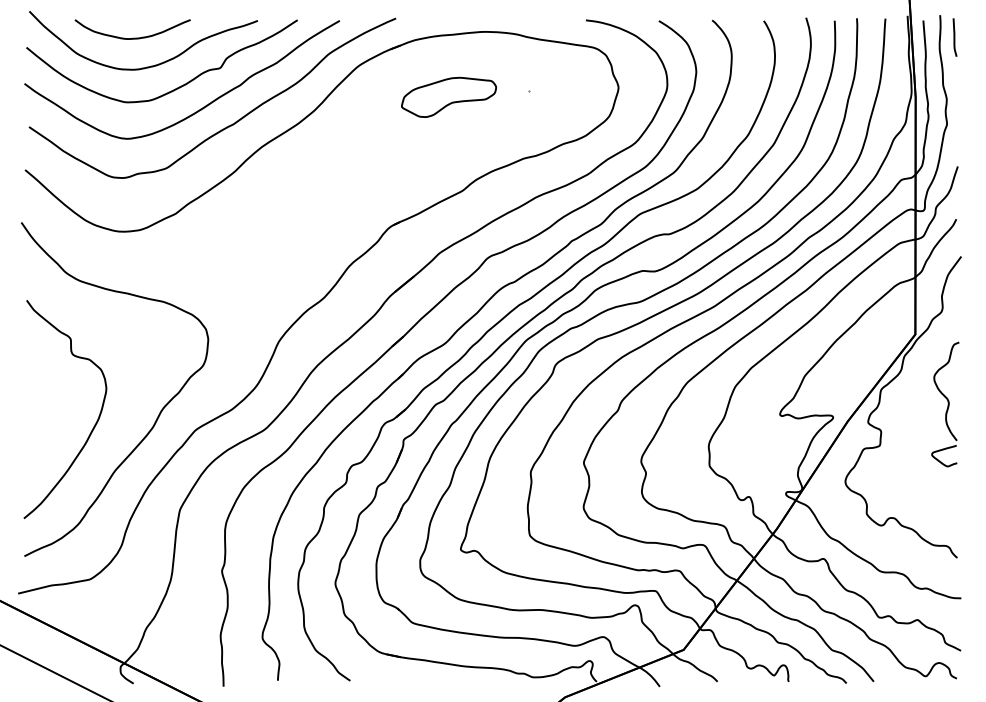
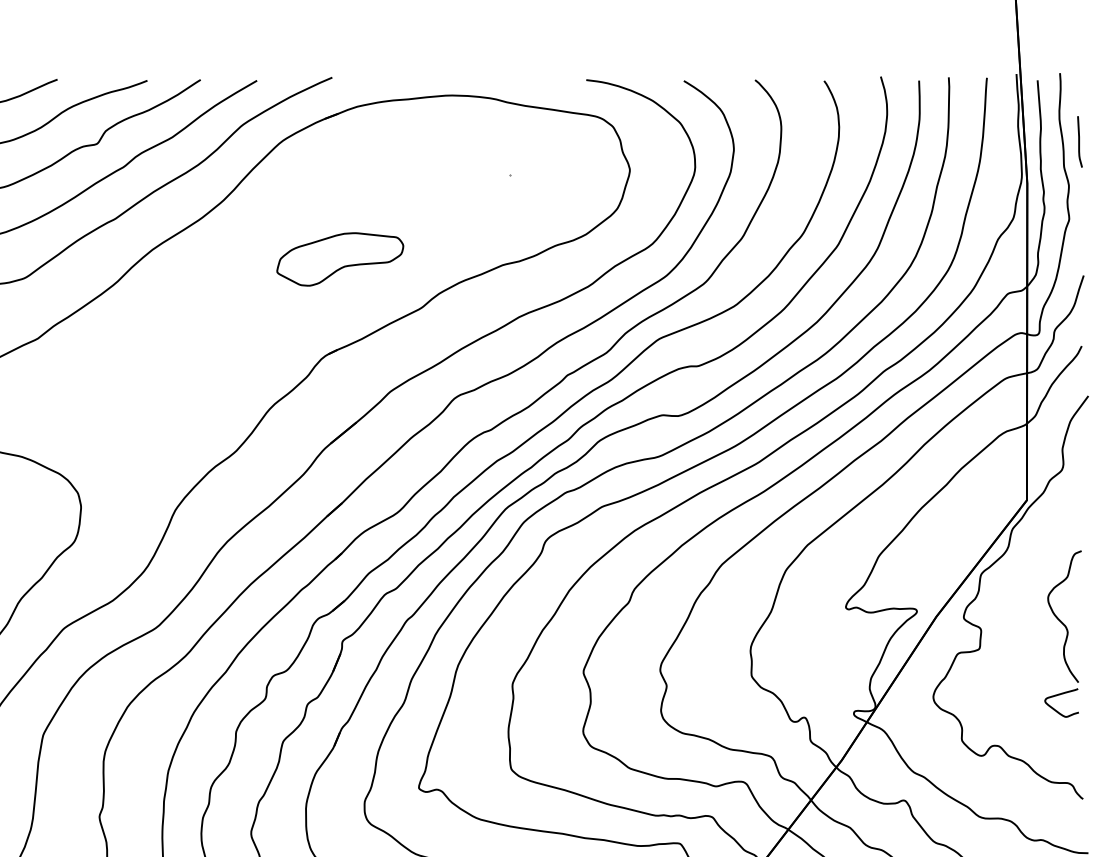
curve: (954, 37) -> (1079, 141), moved
part: (449, 96) -> (340, 258), moved
part: (945, 404) -> (1063, 634), moved

